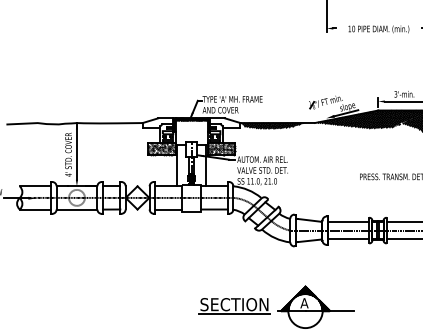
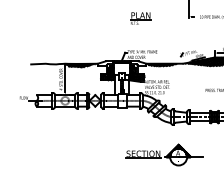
part: (228, 31) -> (140, 18), added
hatch: (107, 126) -> (80, 65), added

